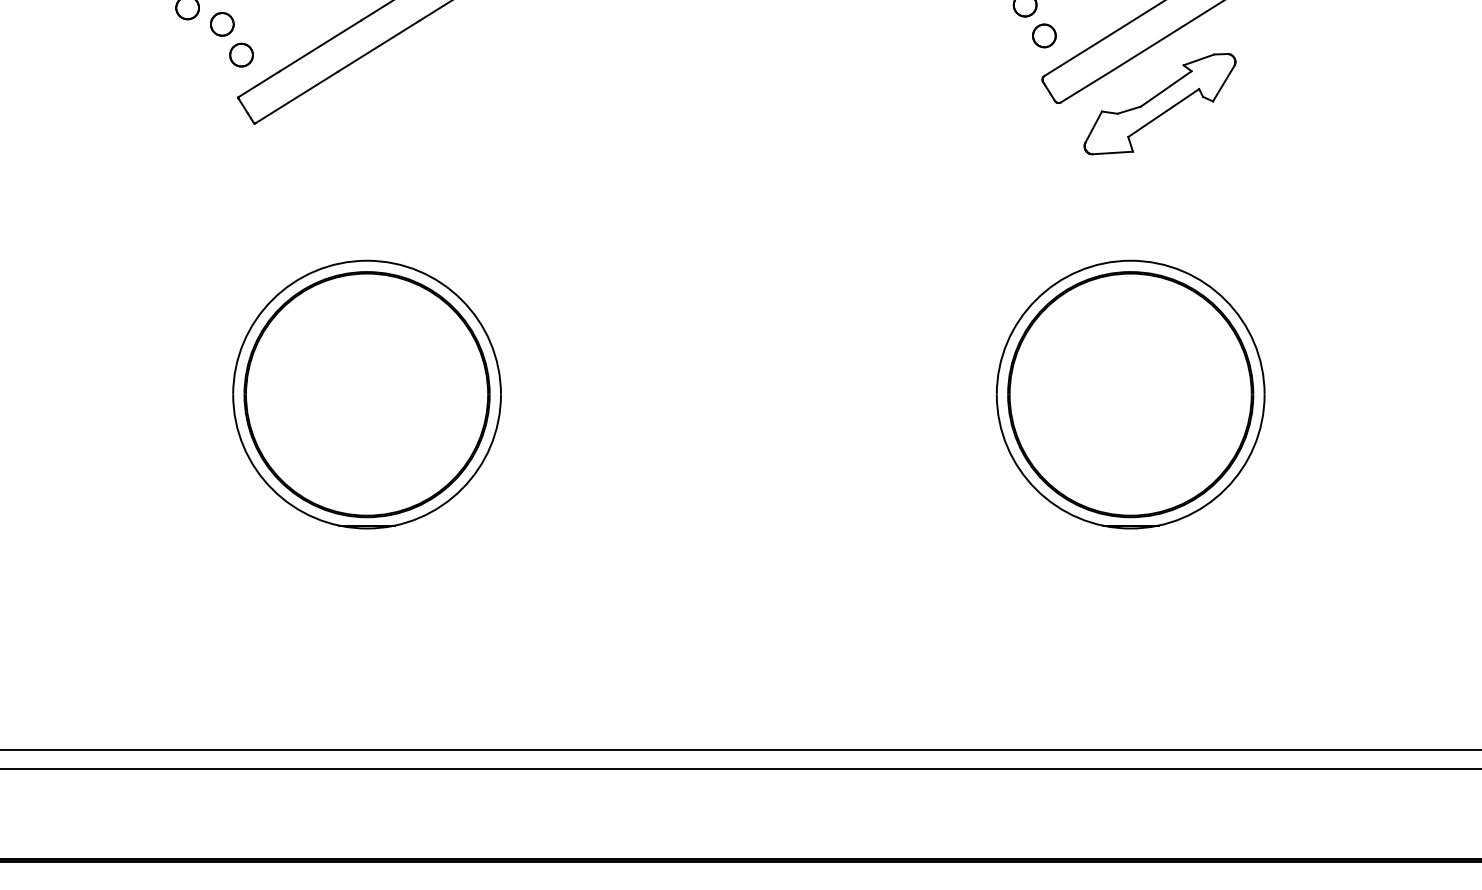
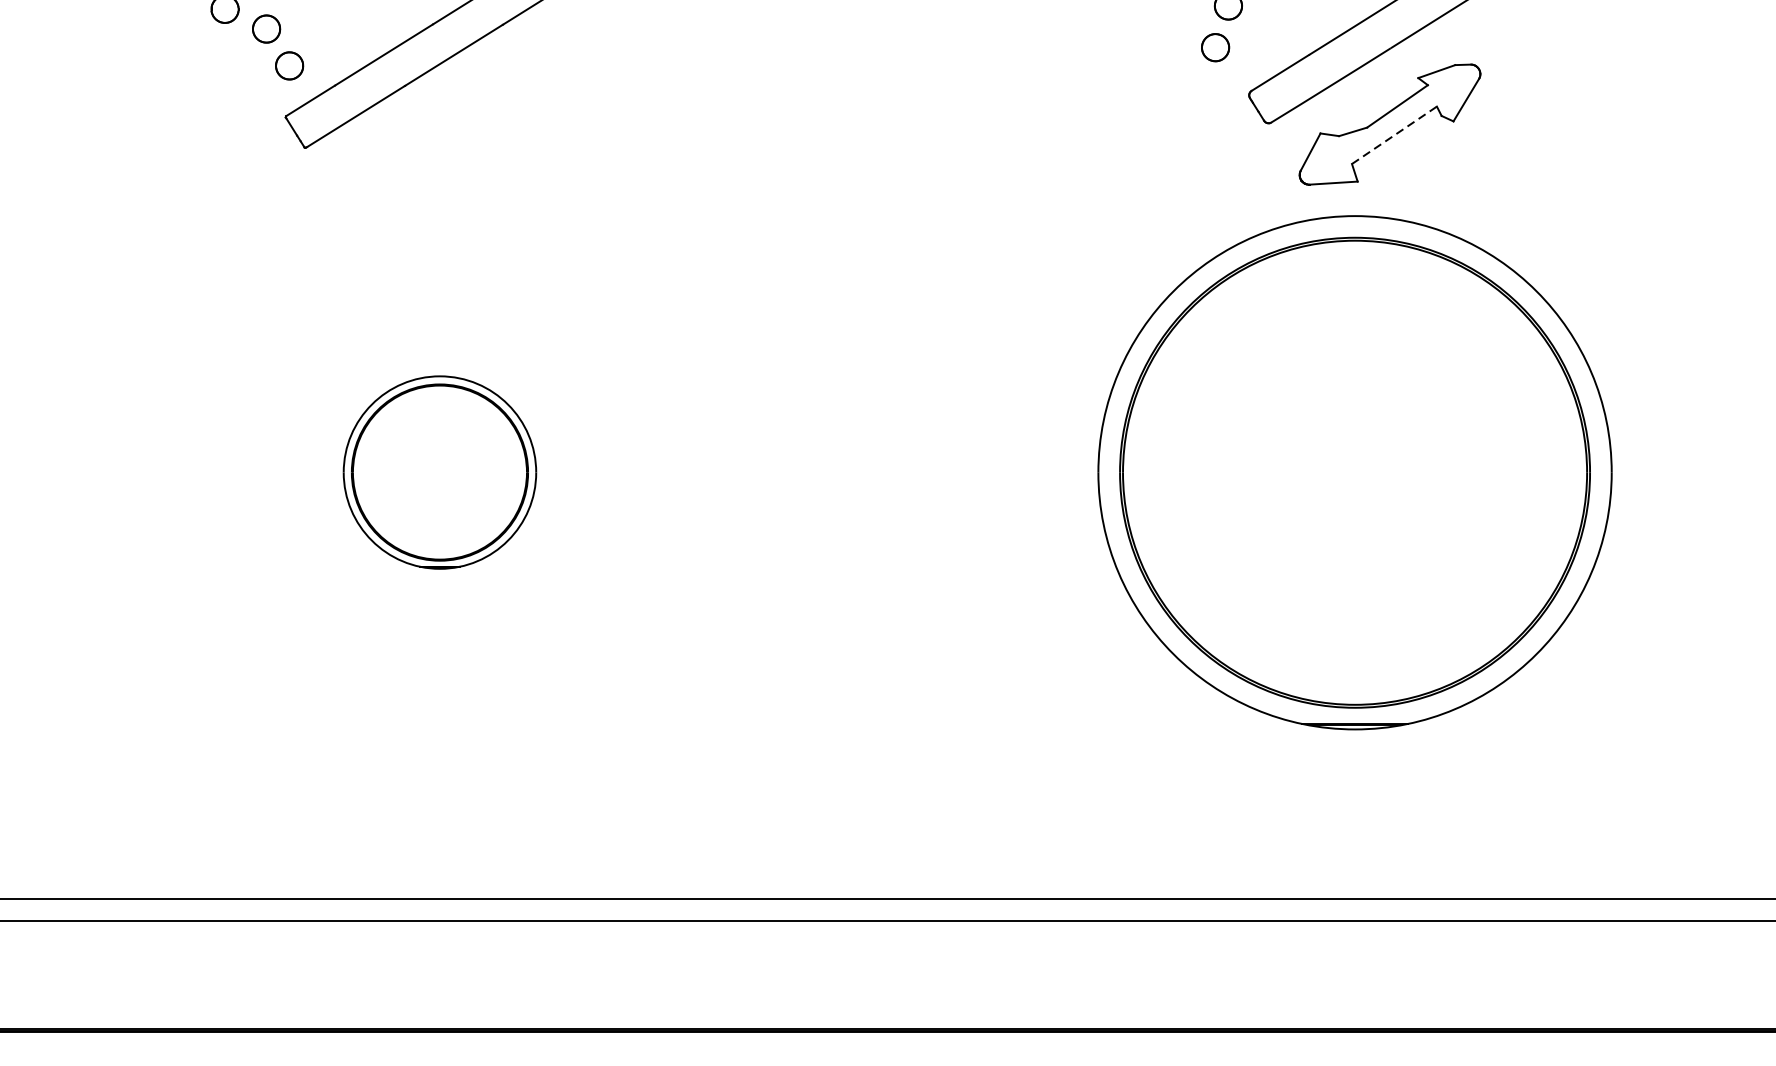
part: (1044, 35) -> (1215, 47), moved
line: (1163, 113) -> (1394, 135), solid -> dashed
part: (366, 394) -> (439, 472), size x0.6
part: (1130, 394) -> (1354, 472), size x1.6

